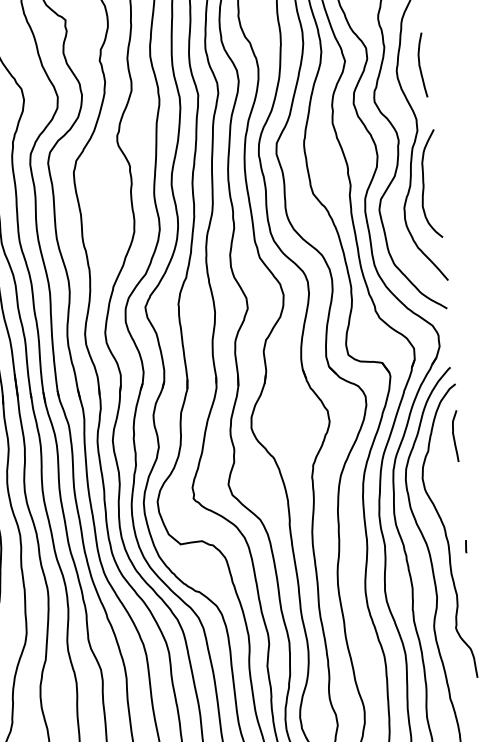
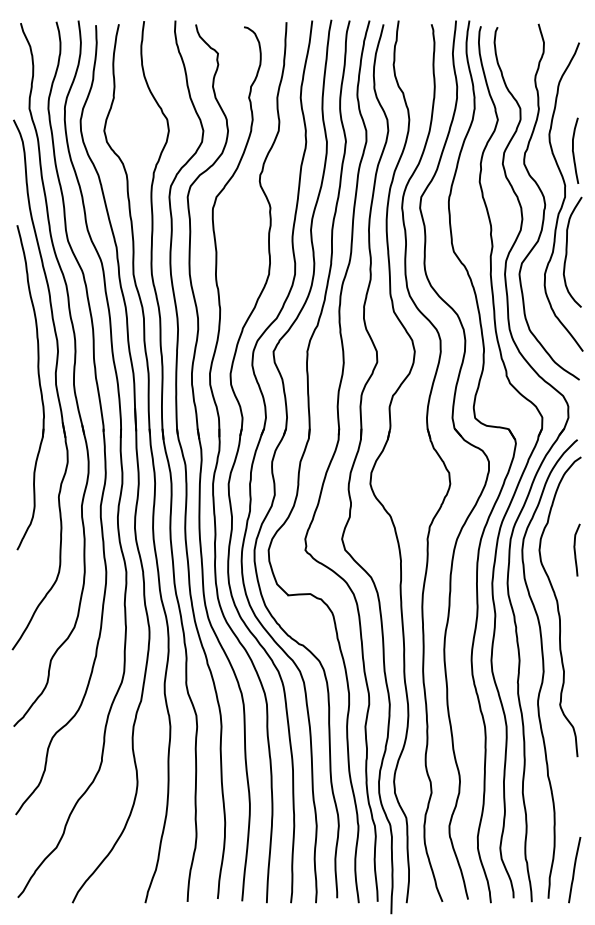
curve: (419, 65) -> (573, 150), moved
curve: (454, 435) -> (575, 549), moved
line: (466, 546) -> (577, 622), removed

